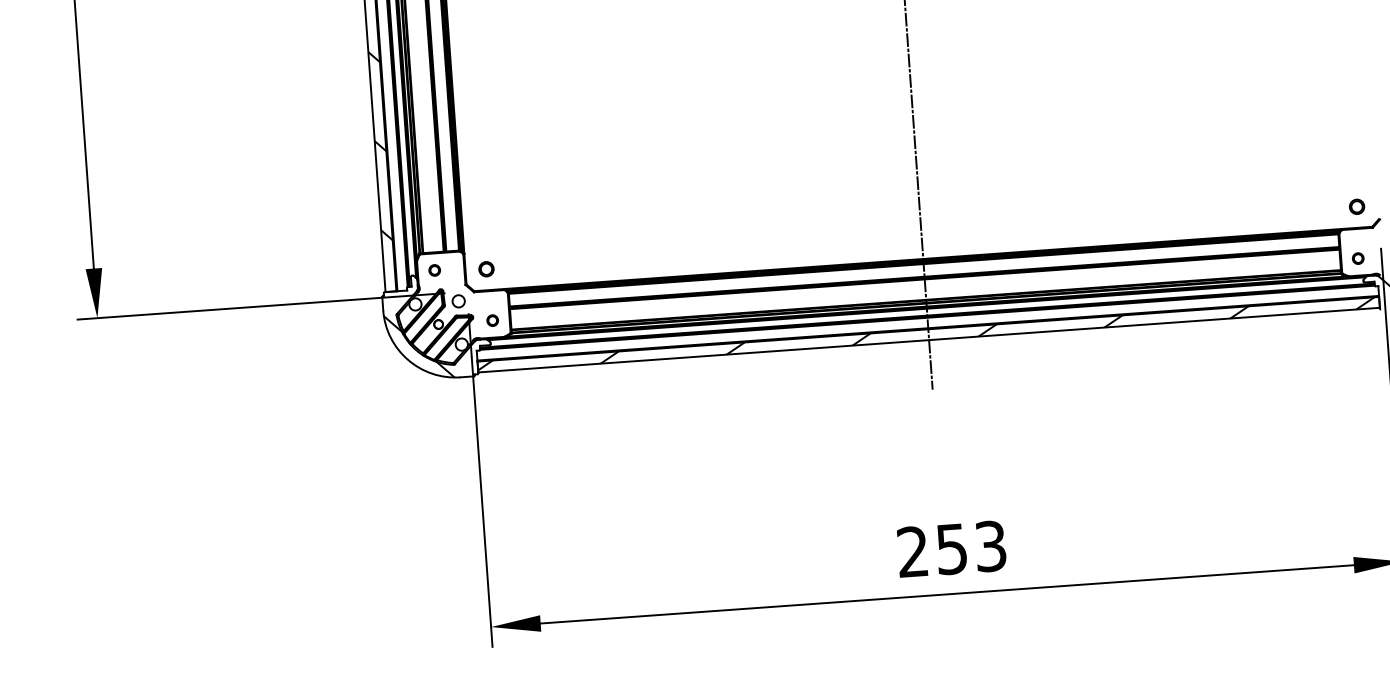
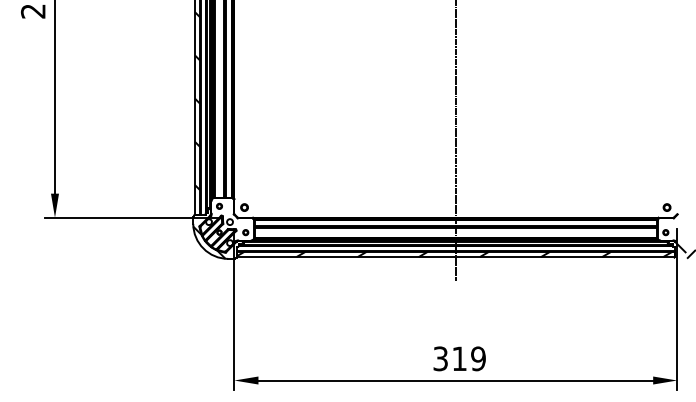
text: (951, 548) -> (459, 358), 253 -> 319

